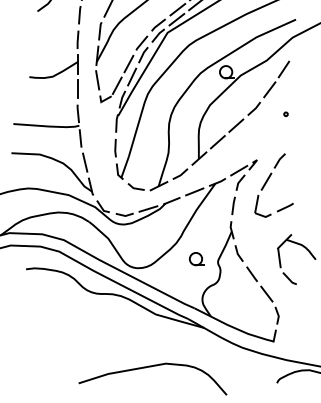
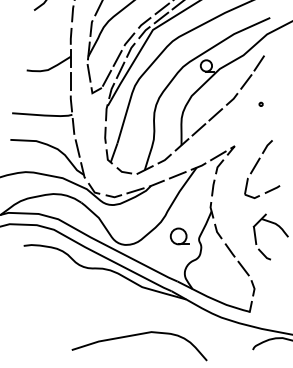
part: (267, 182) -> (256, 166), moved
part: (196, 258) -> (179, 236), size x1.4

